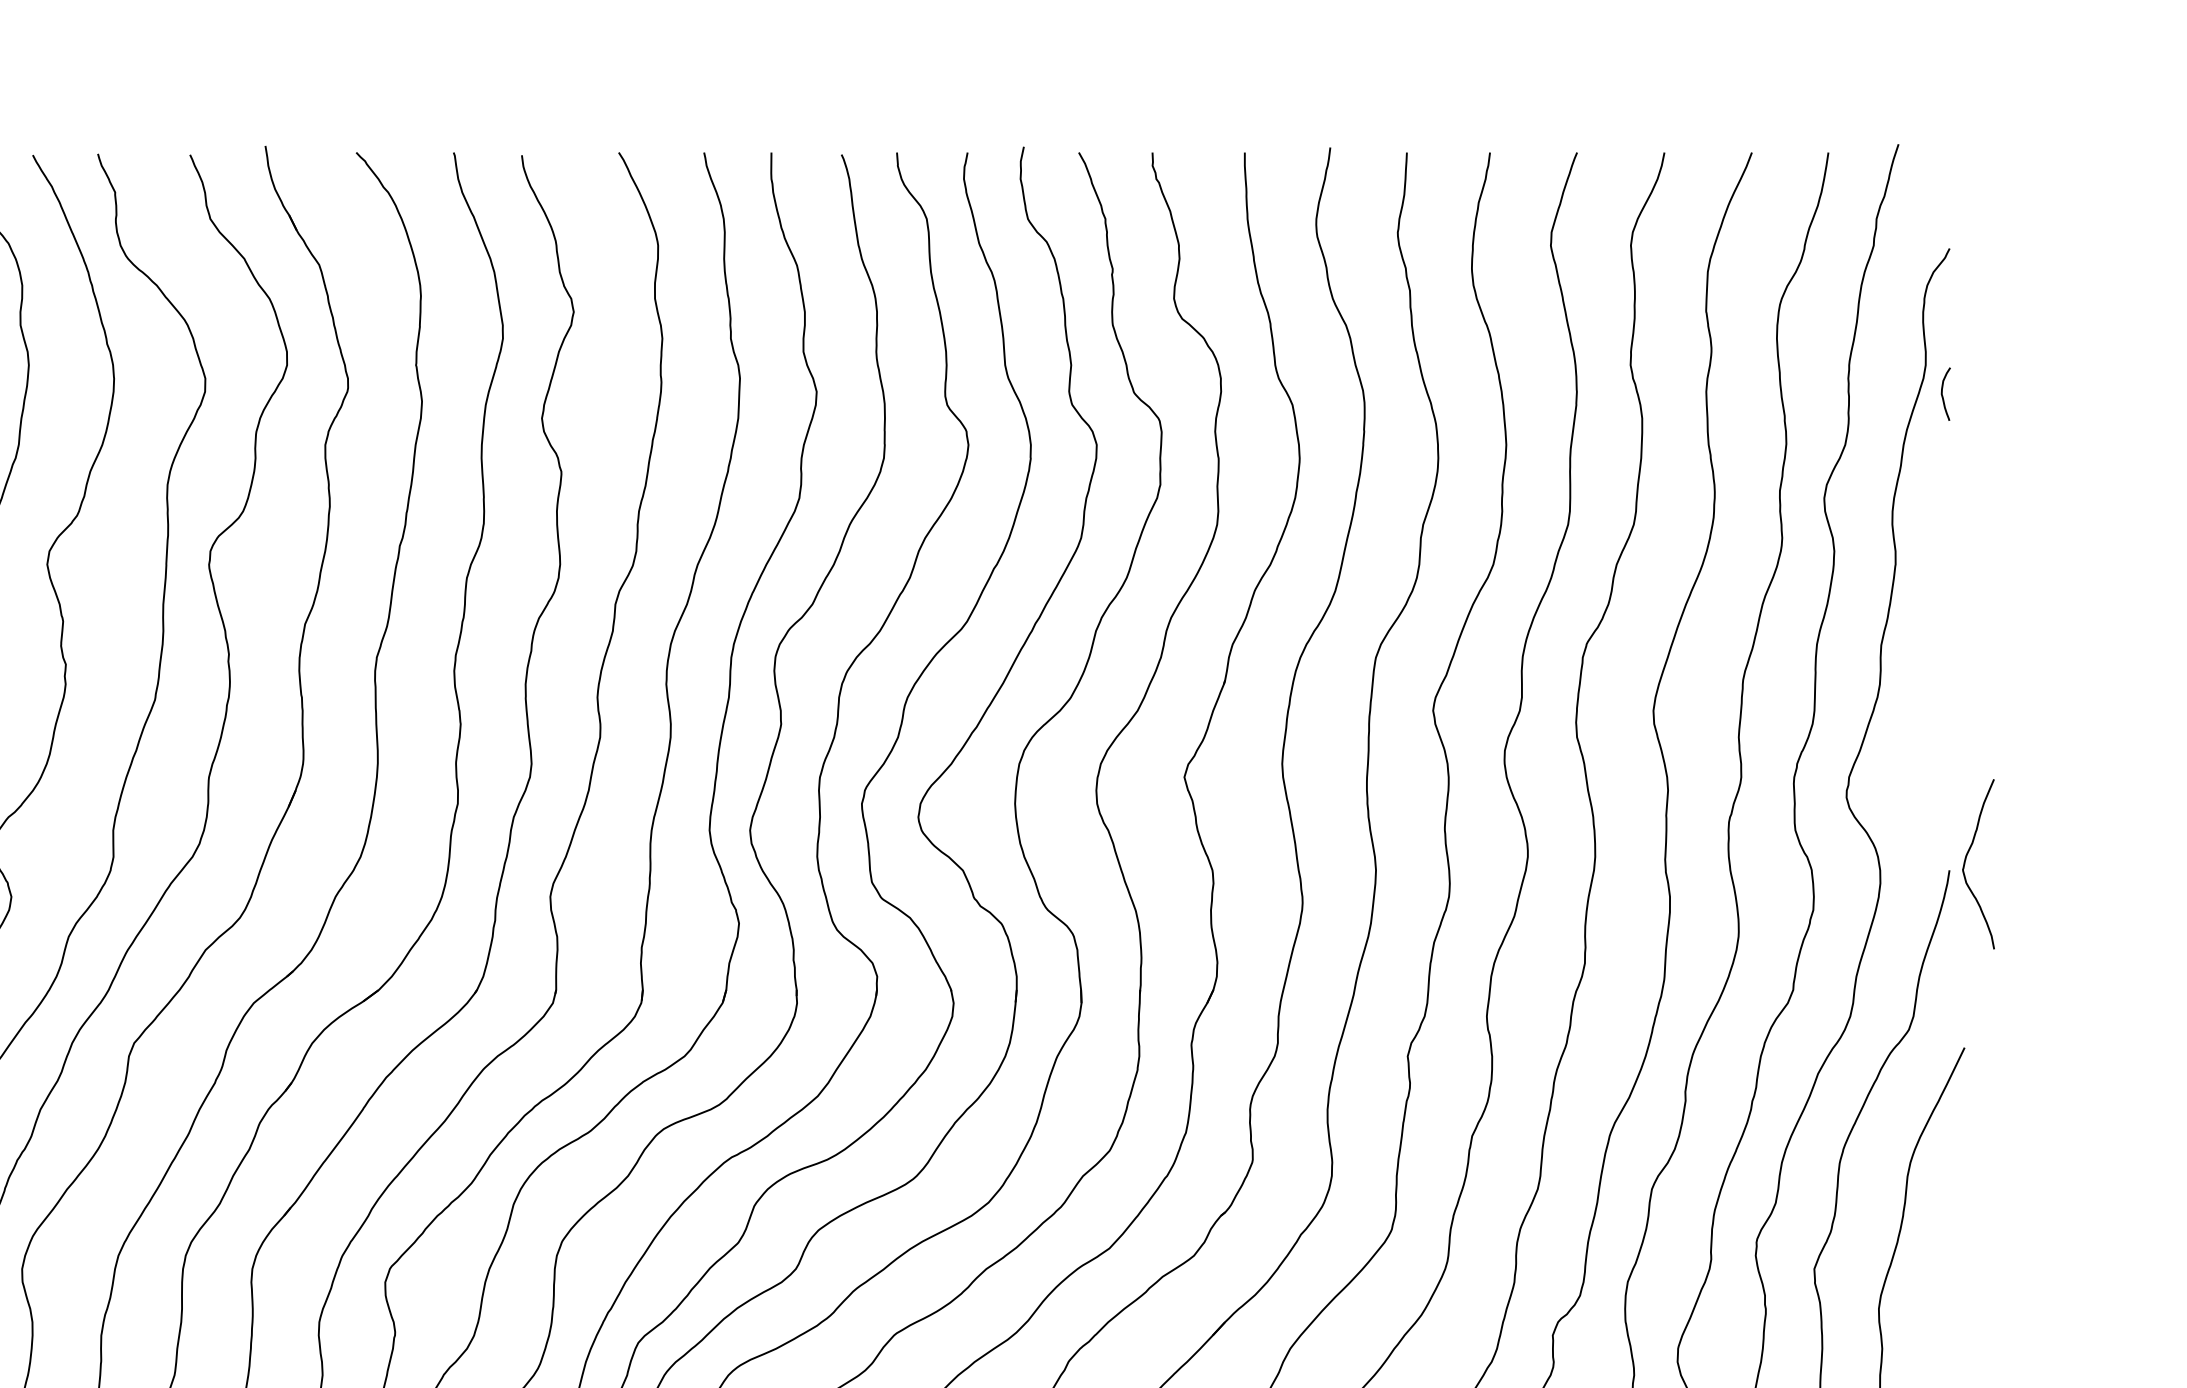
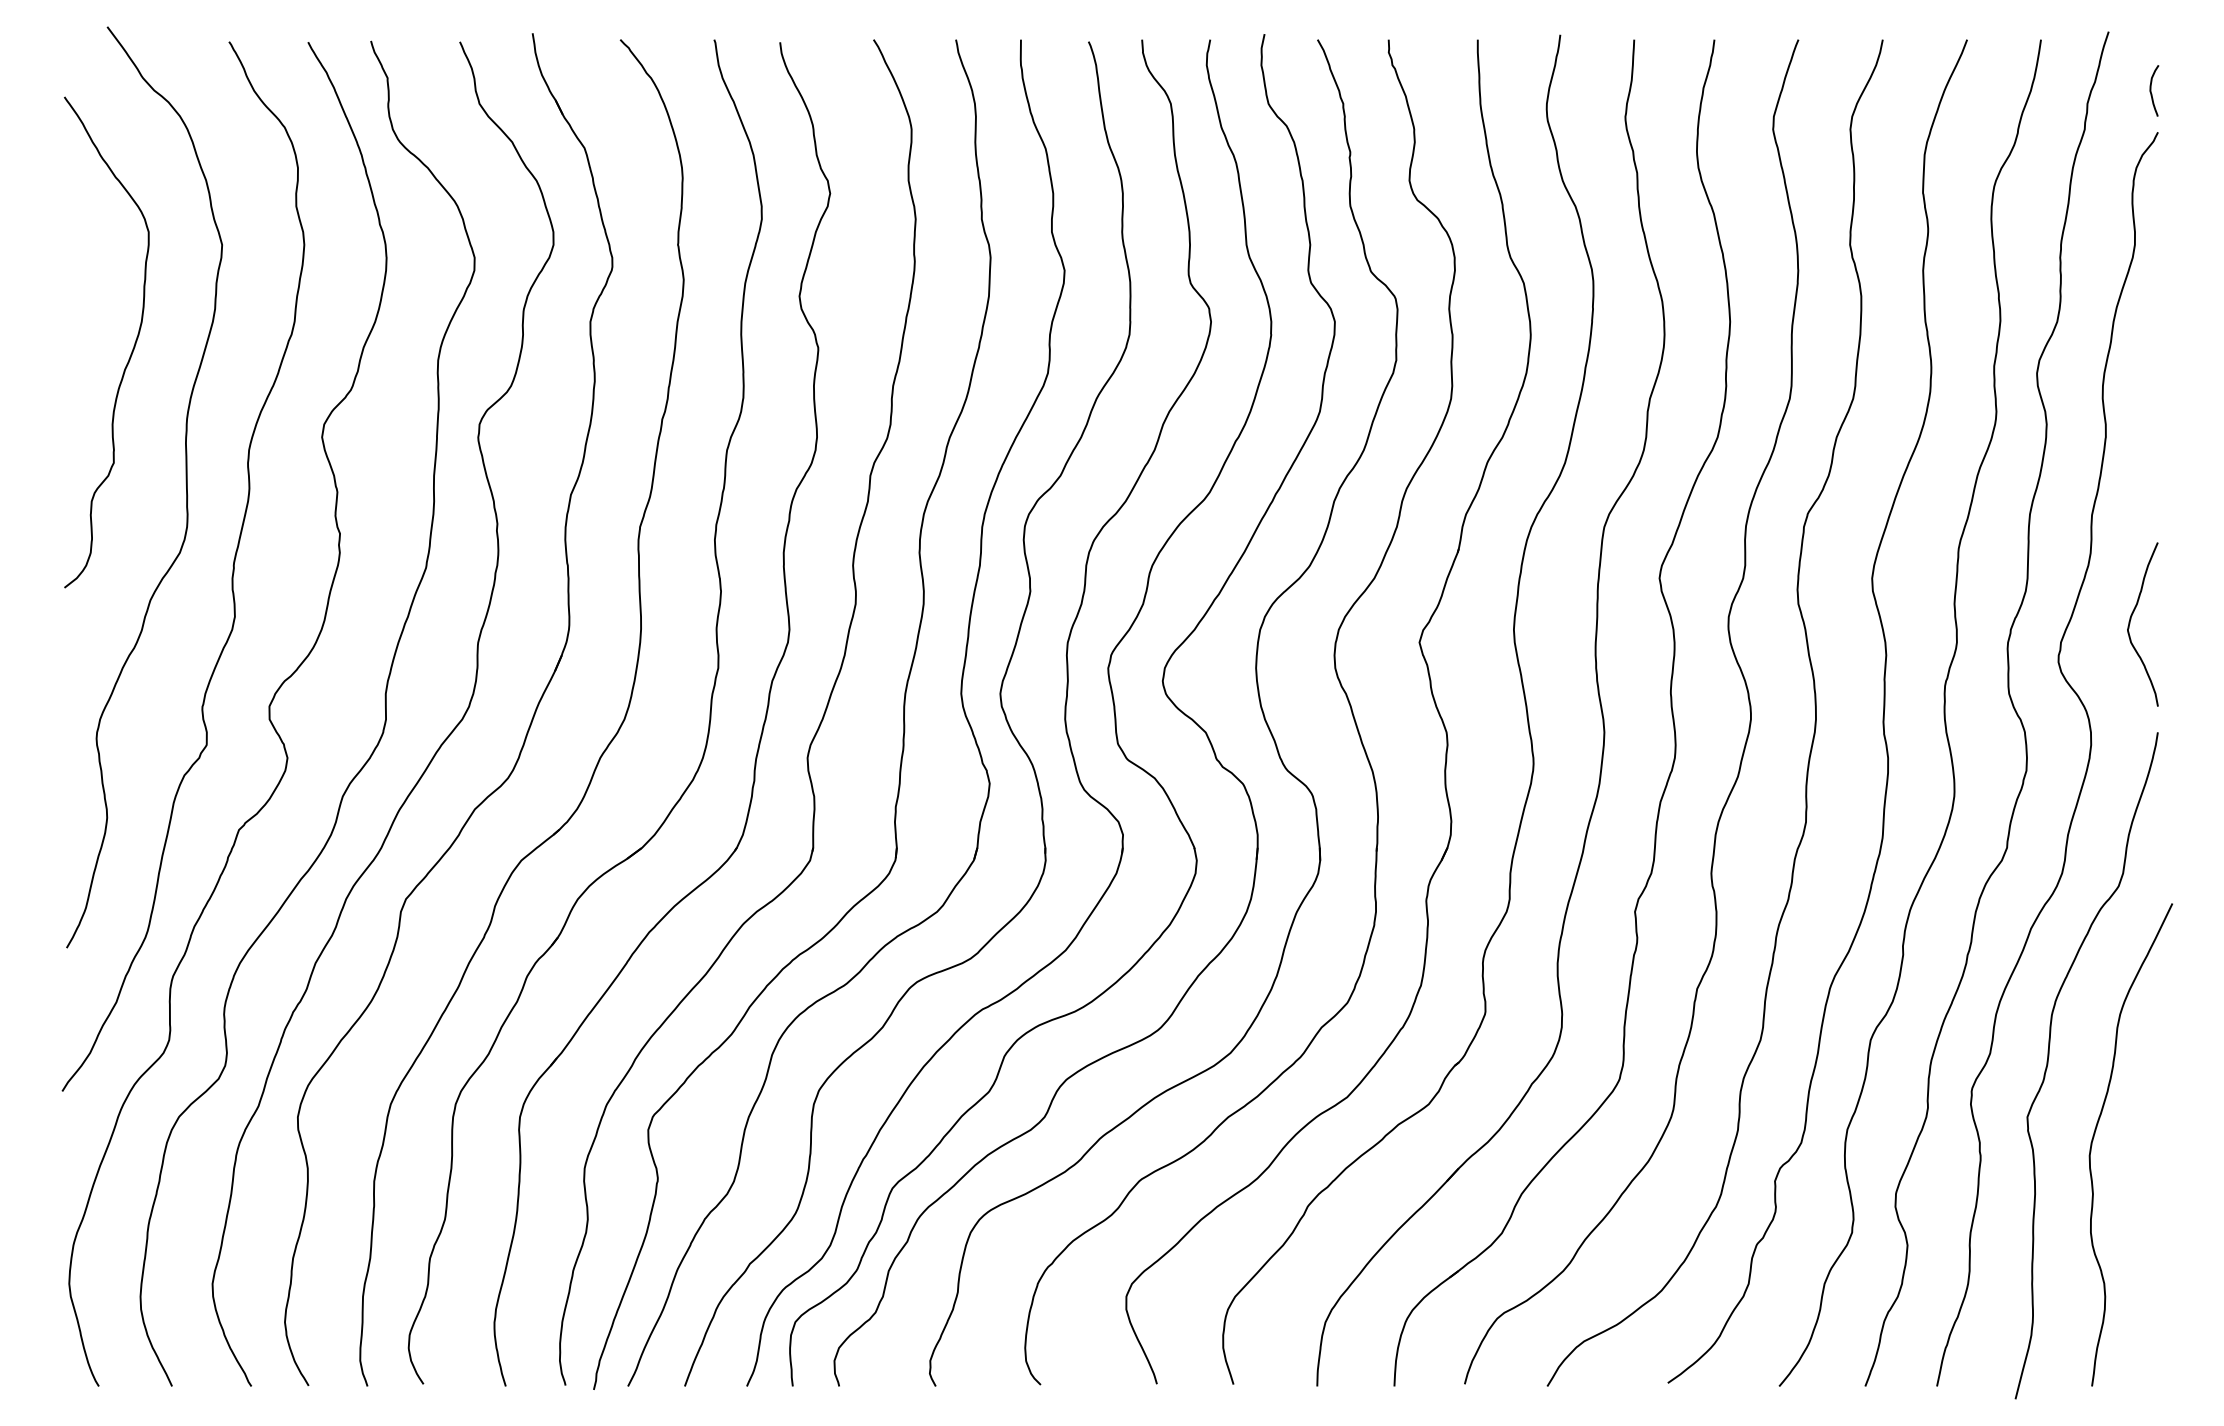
curve: (1942, 393) -> (2151, 90), moved
curve: (1965, 863) -> (2130, 623), moved

